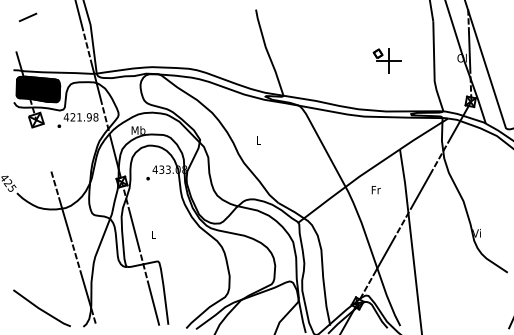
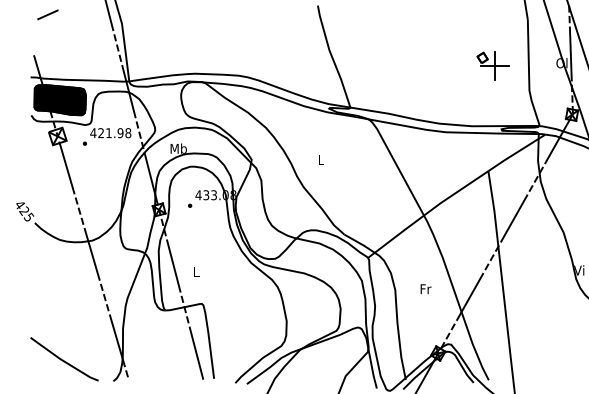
part: (386, 60) -> (492, 65), moved
line: (43, 146) -> (66, 167), added
text: (375, 190) -> (425, 289), moved

